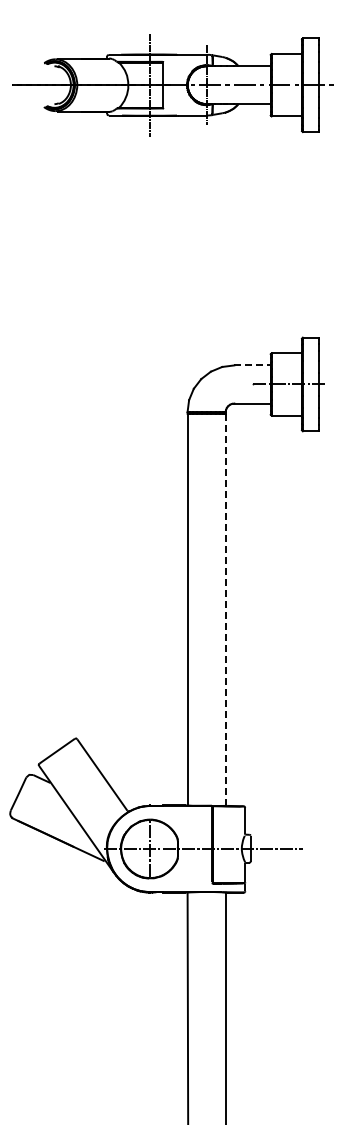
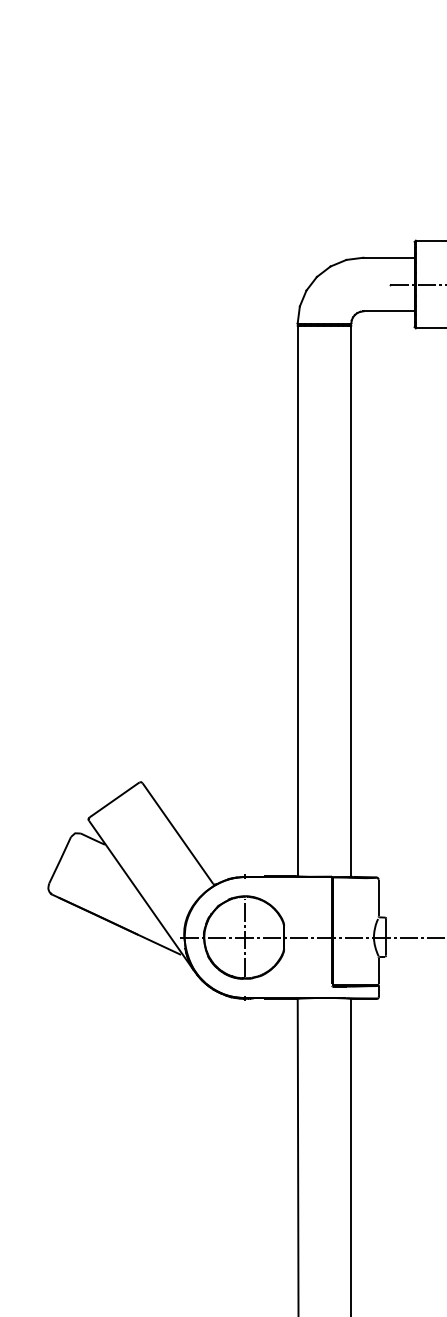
line: (253, 365) -> (390, 257), dashed -> solid
line: (225, 609) -> (350, 600), dashed -> solid

